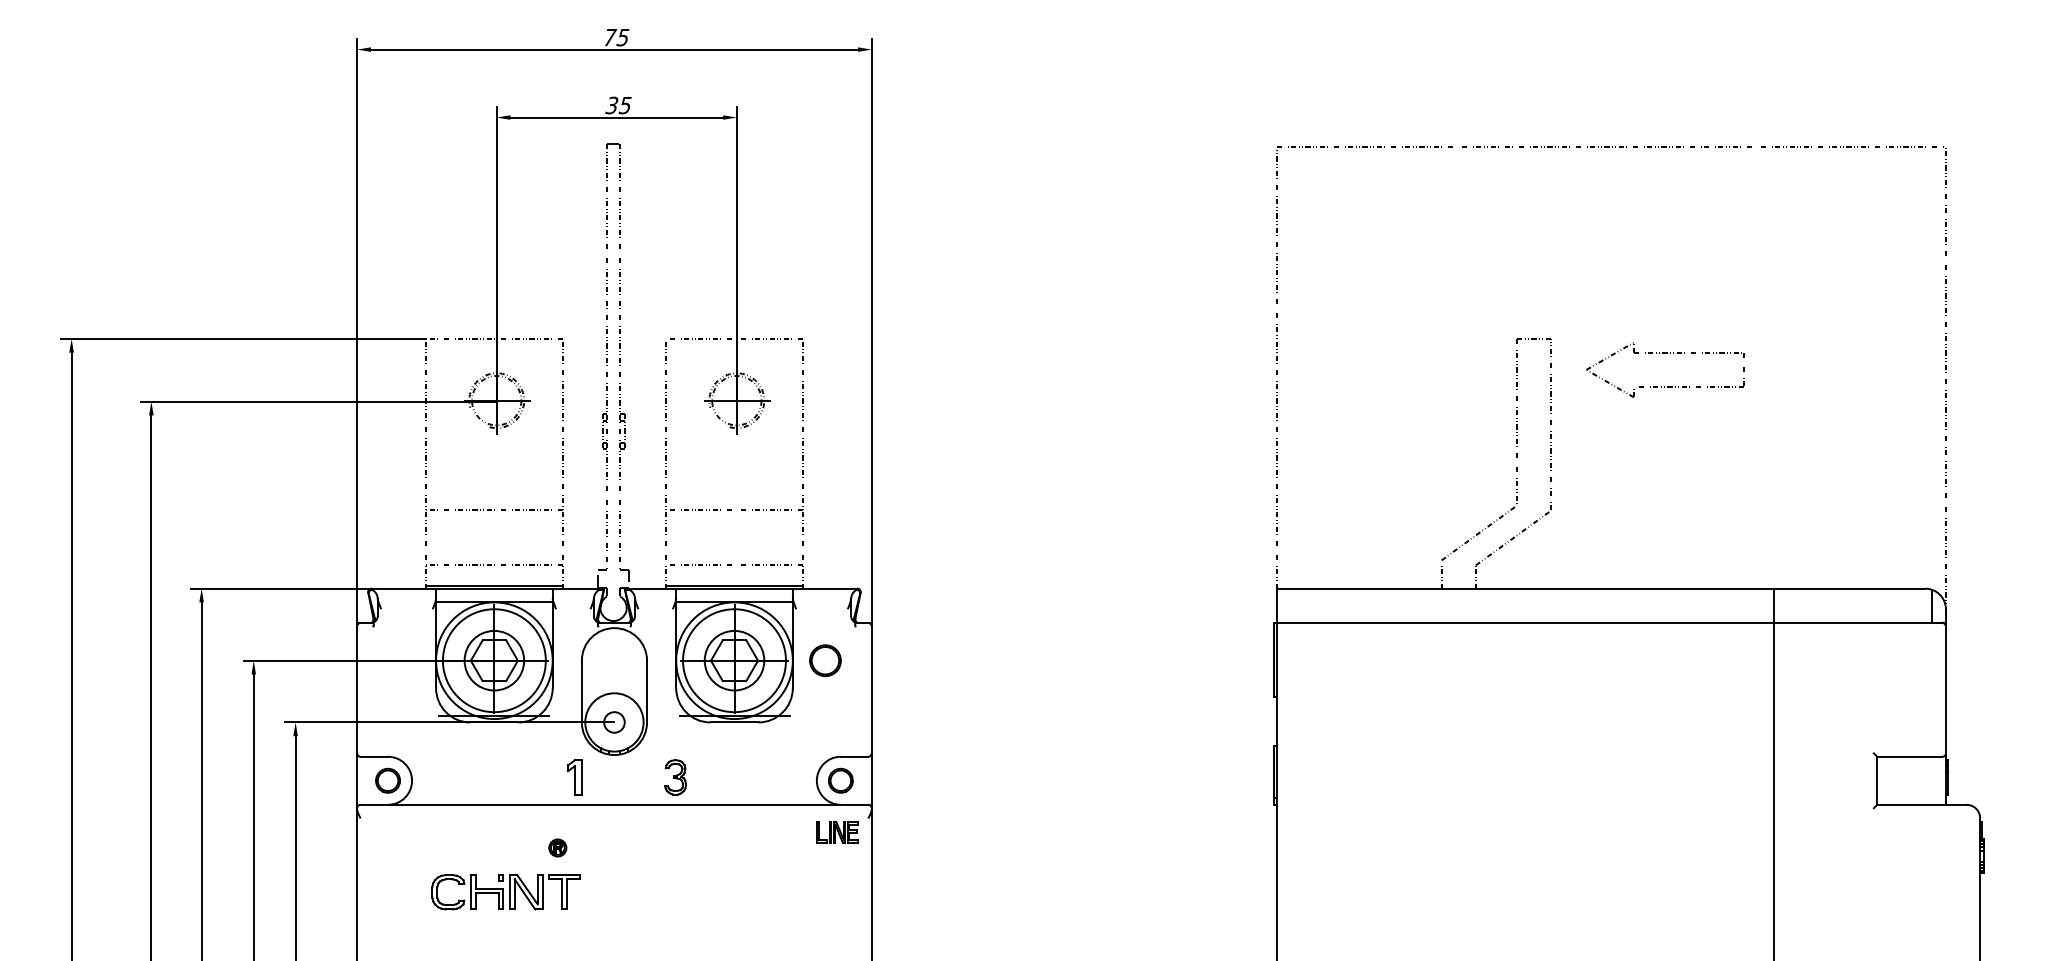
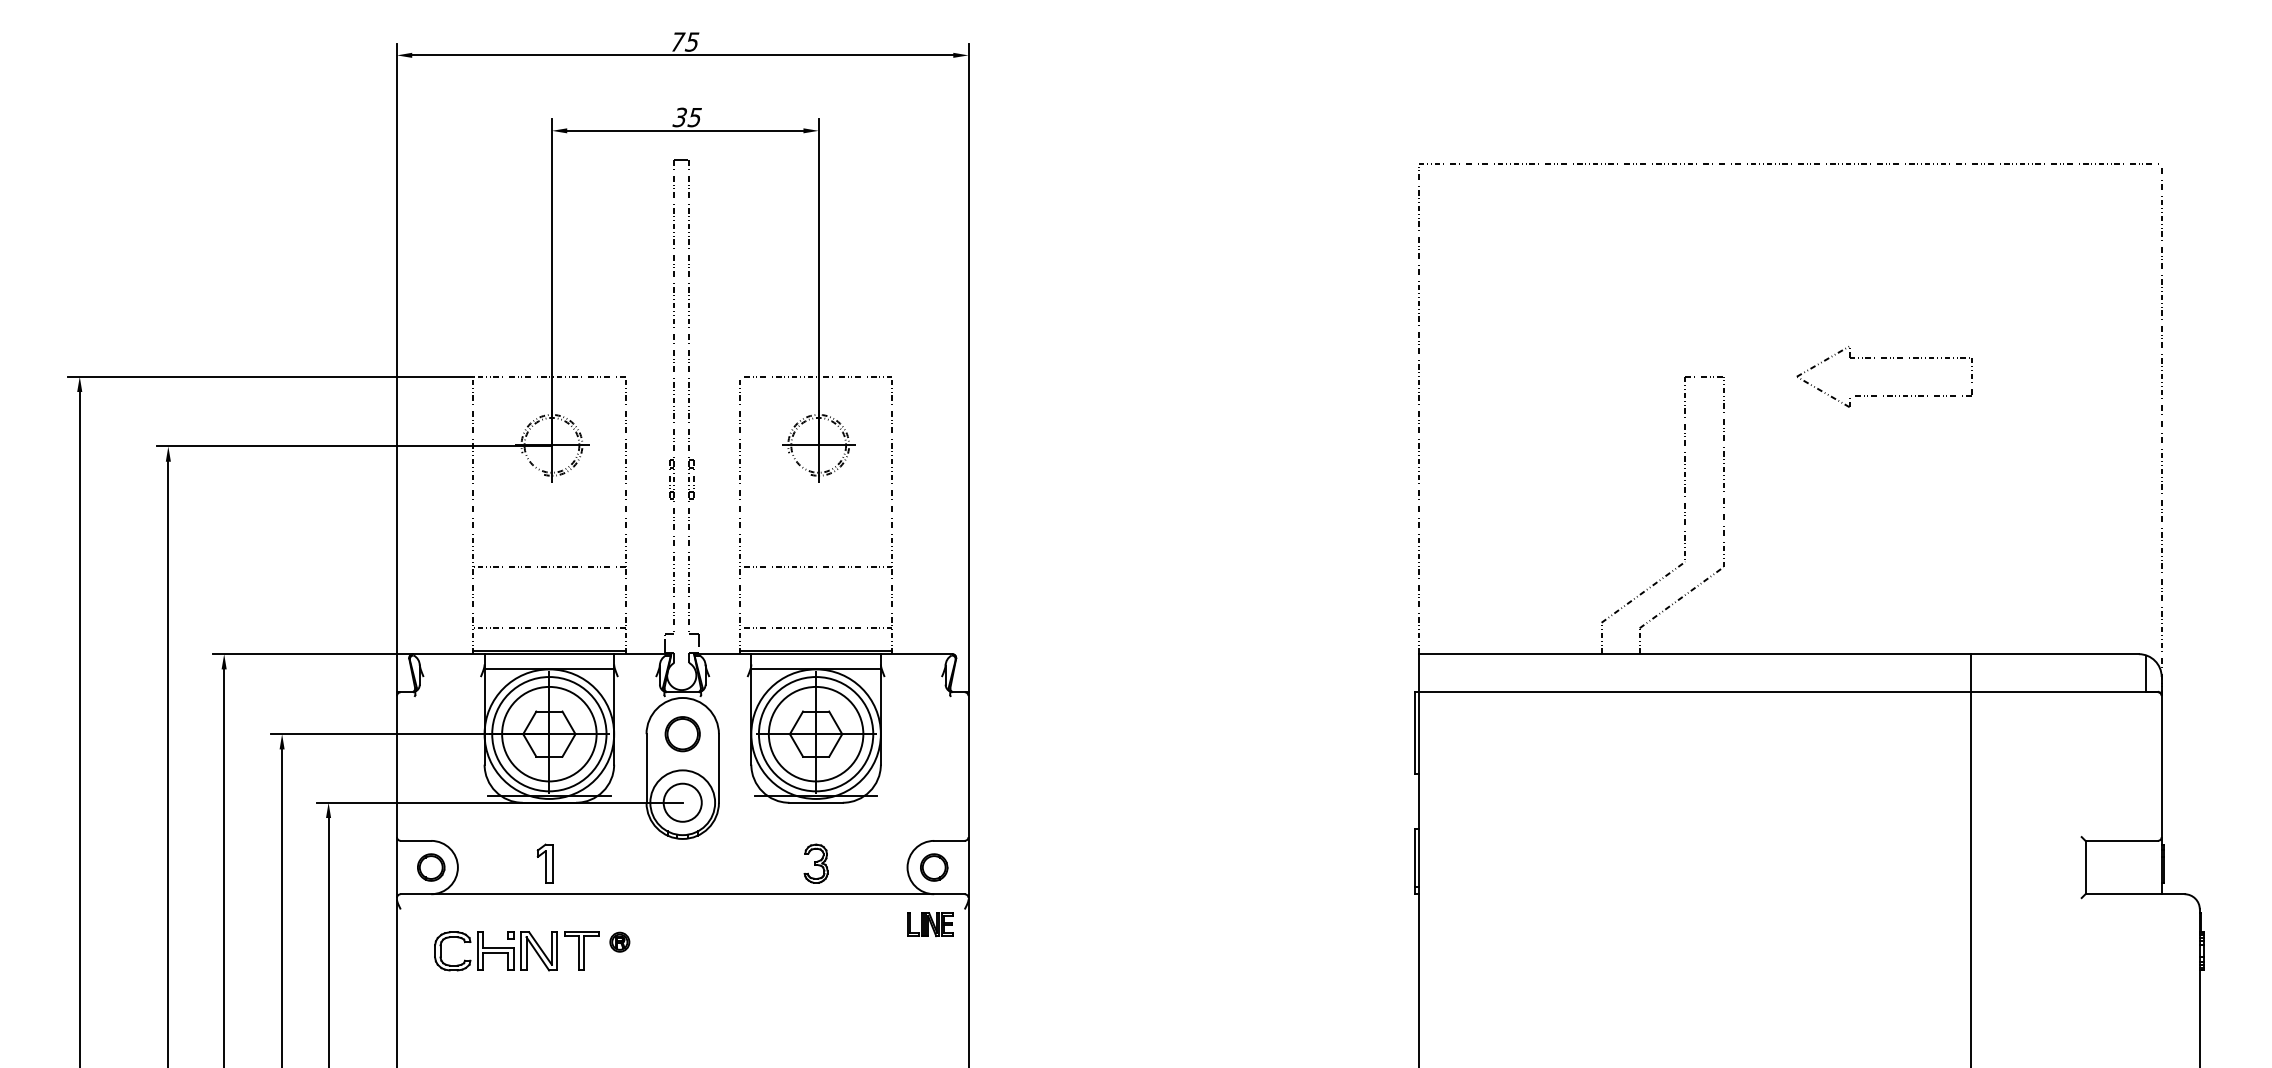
part: (1665, 353) -> (1884, 358), moved
circle: (493, 660) -> (548, 733), size x1.43
circle: (734, 660) -> (816, 733), size x1.43
part: (825, 660) -> (682, 733), moved
circle: (614, 722) -> (682, 802), size x1.67
part: (574, 777) -> (545, 863), moved
part: (675, 777) -> (816, 863), moved
part: (505, 892) -> (516, 951), moved

